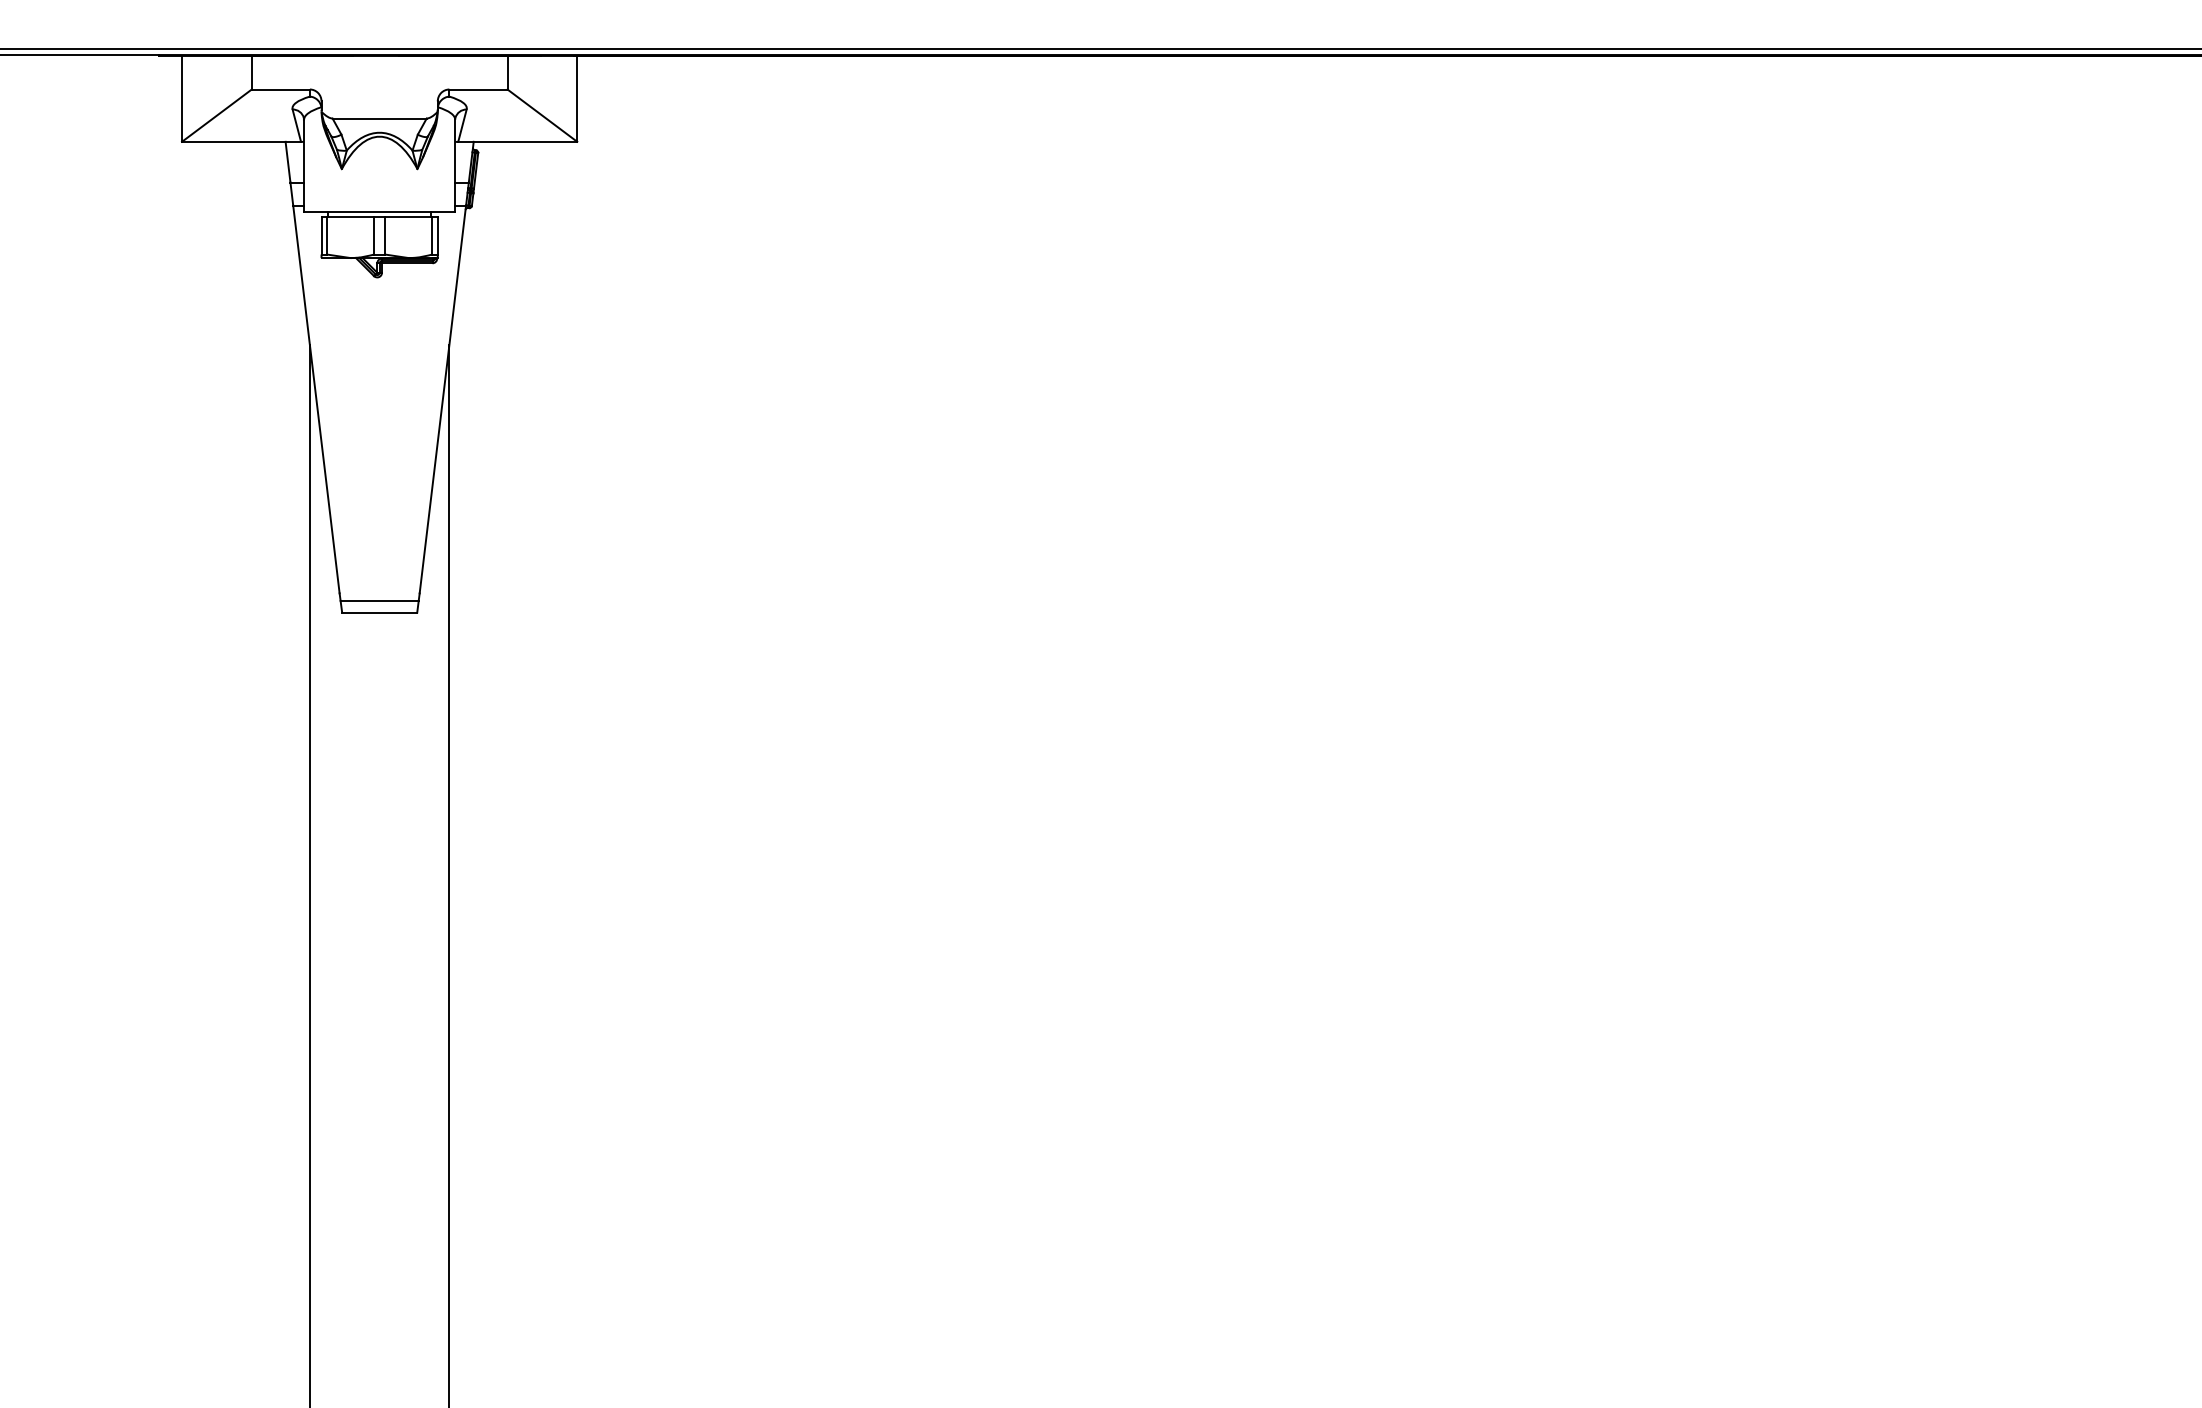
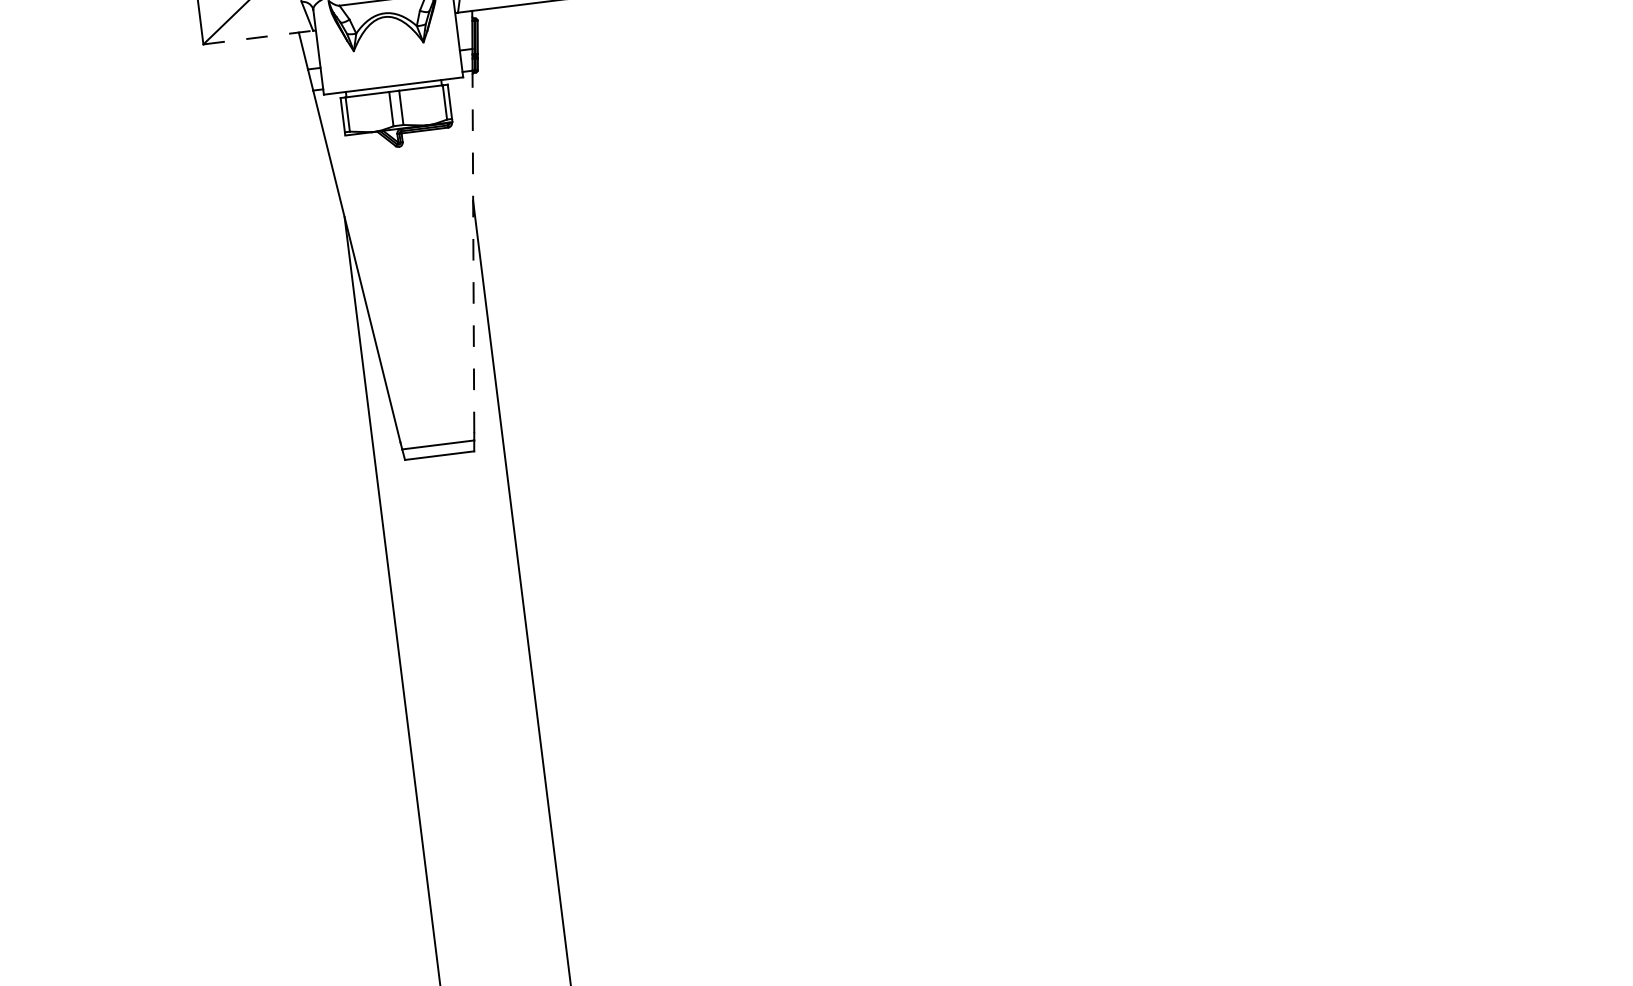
line: (242, 141) -> (259, 37), solid -> dashed
line: (442, 399) -> (473, 252), solid -> dashed

